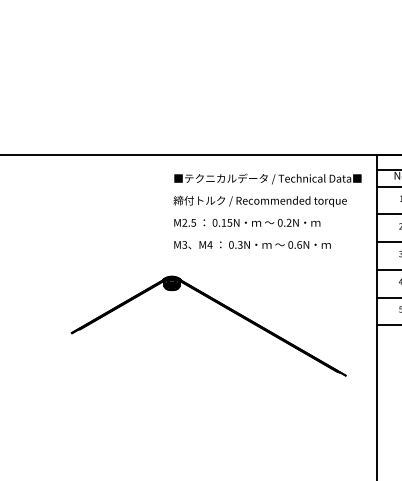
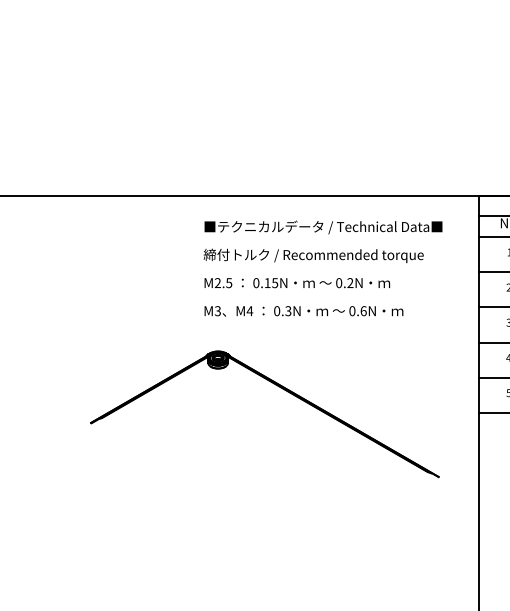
text: (267, 211) -> (322, 268), moved

